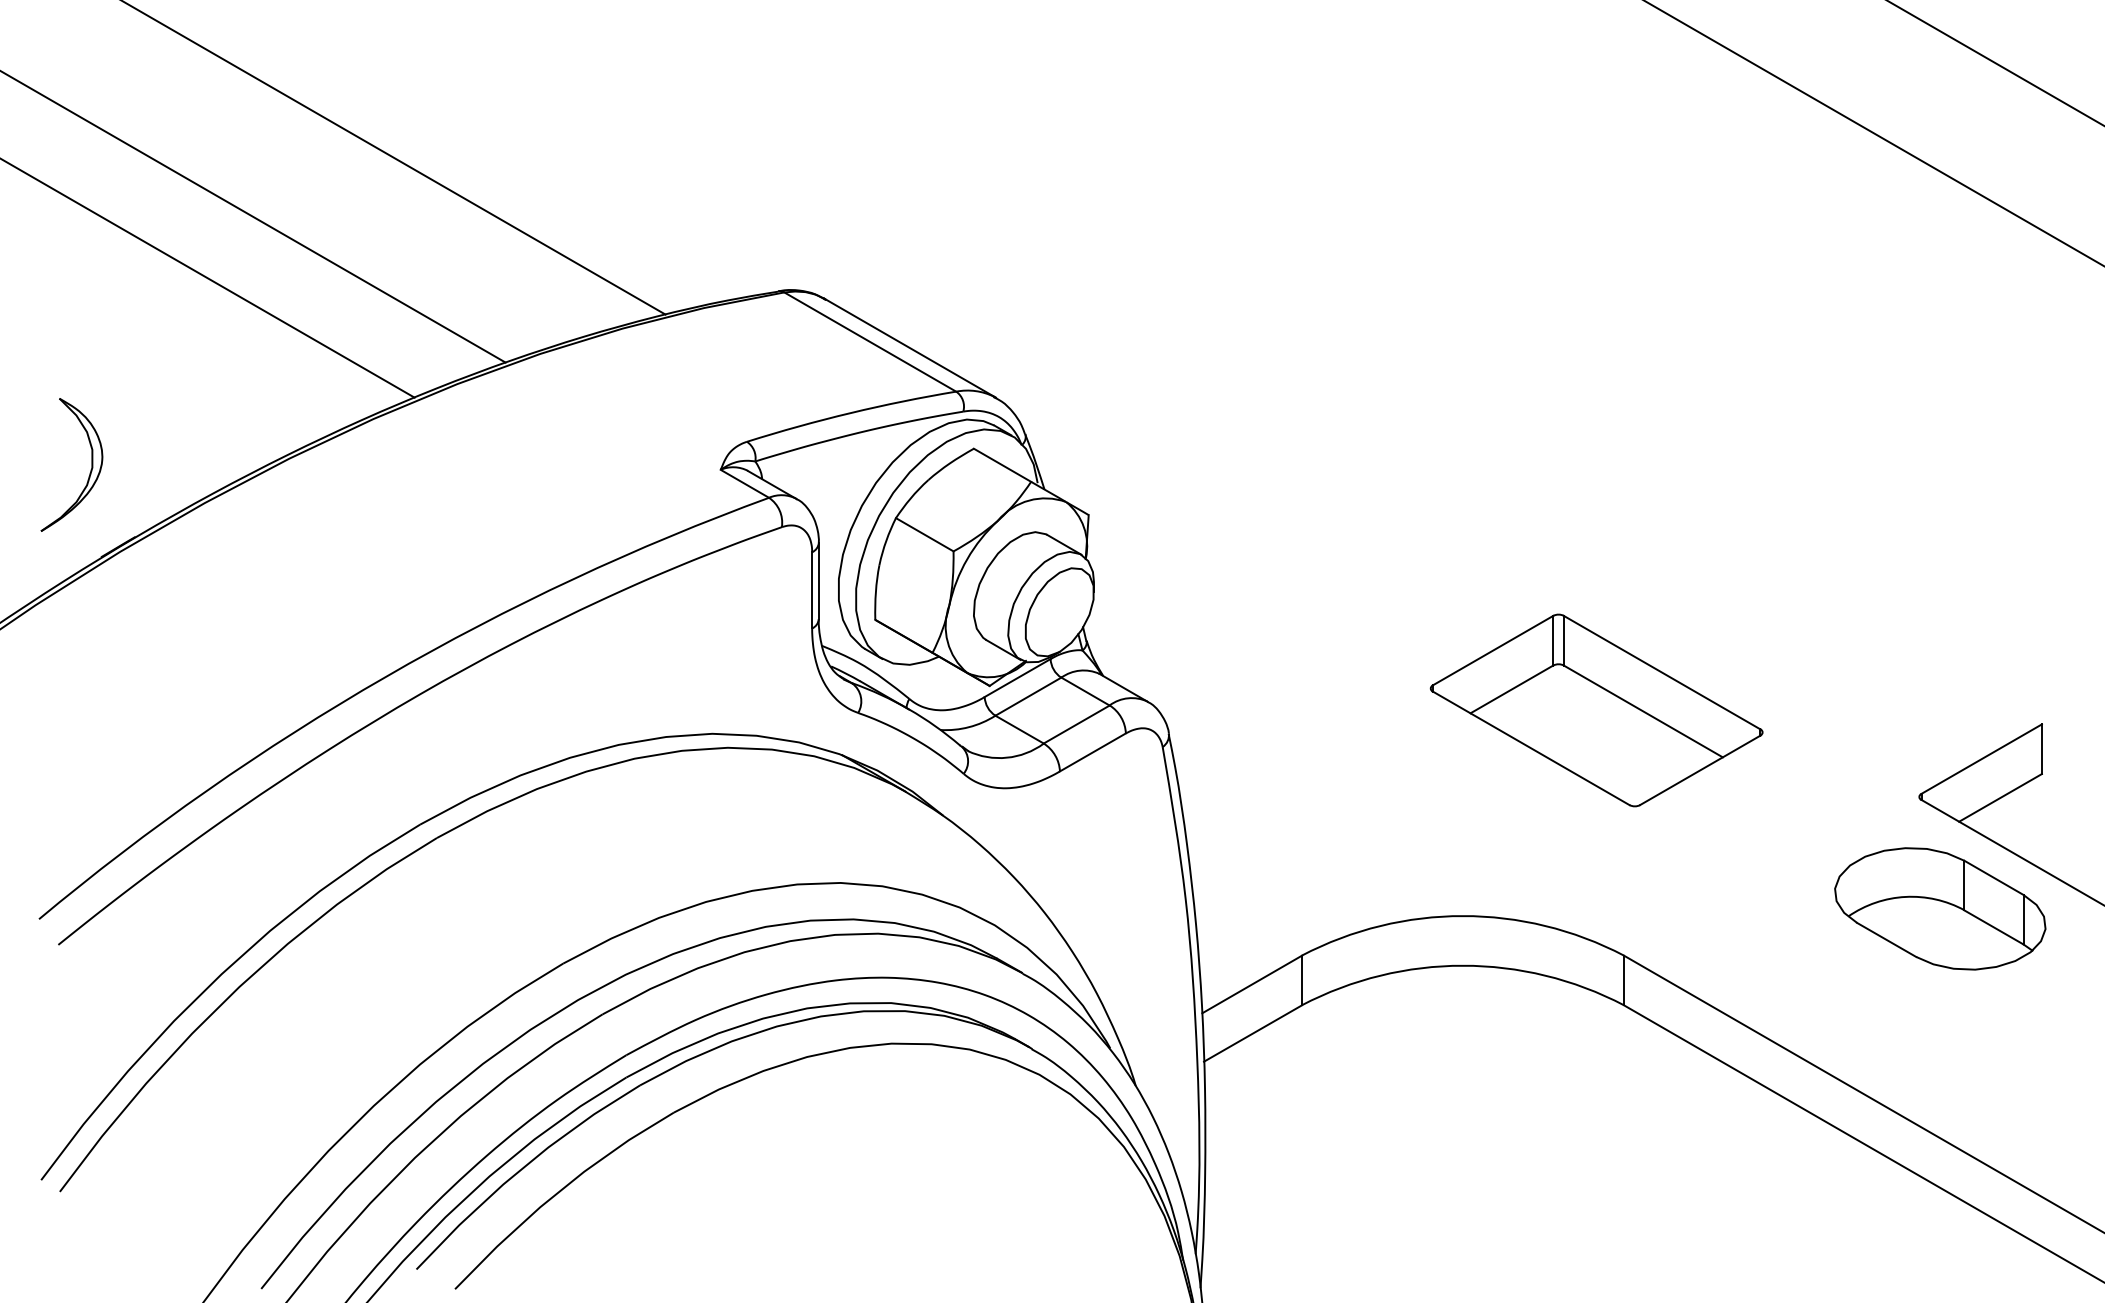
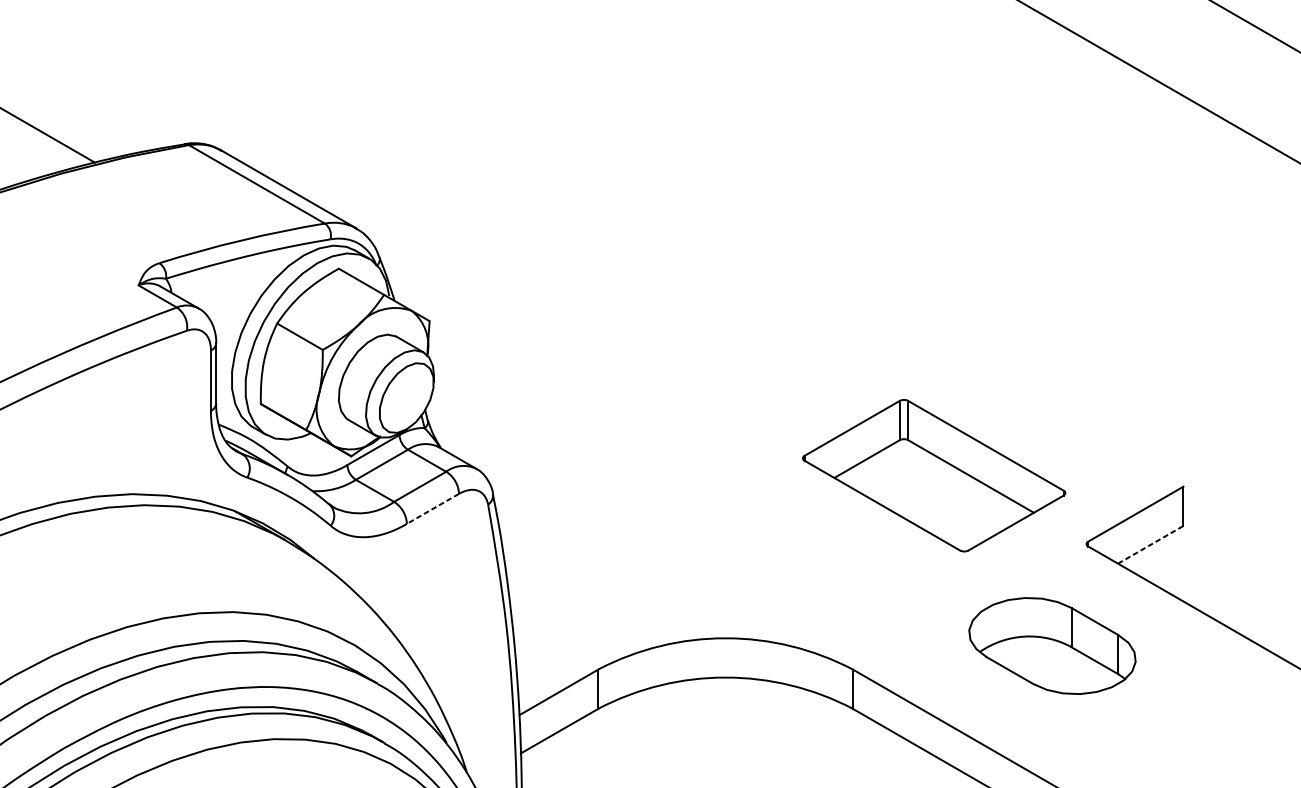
part: (1596, 710) -> (934, 475), moved
line: (1092, 752) -> (432, 508), solid -> dashed
line: (2000, 797) -> (1150, 544), solid -> dashed
part: (1940, 908) -> (1052, 645), moved

